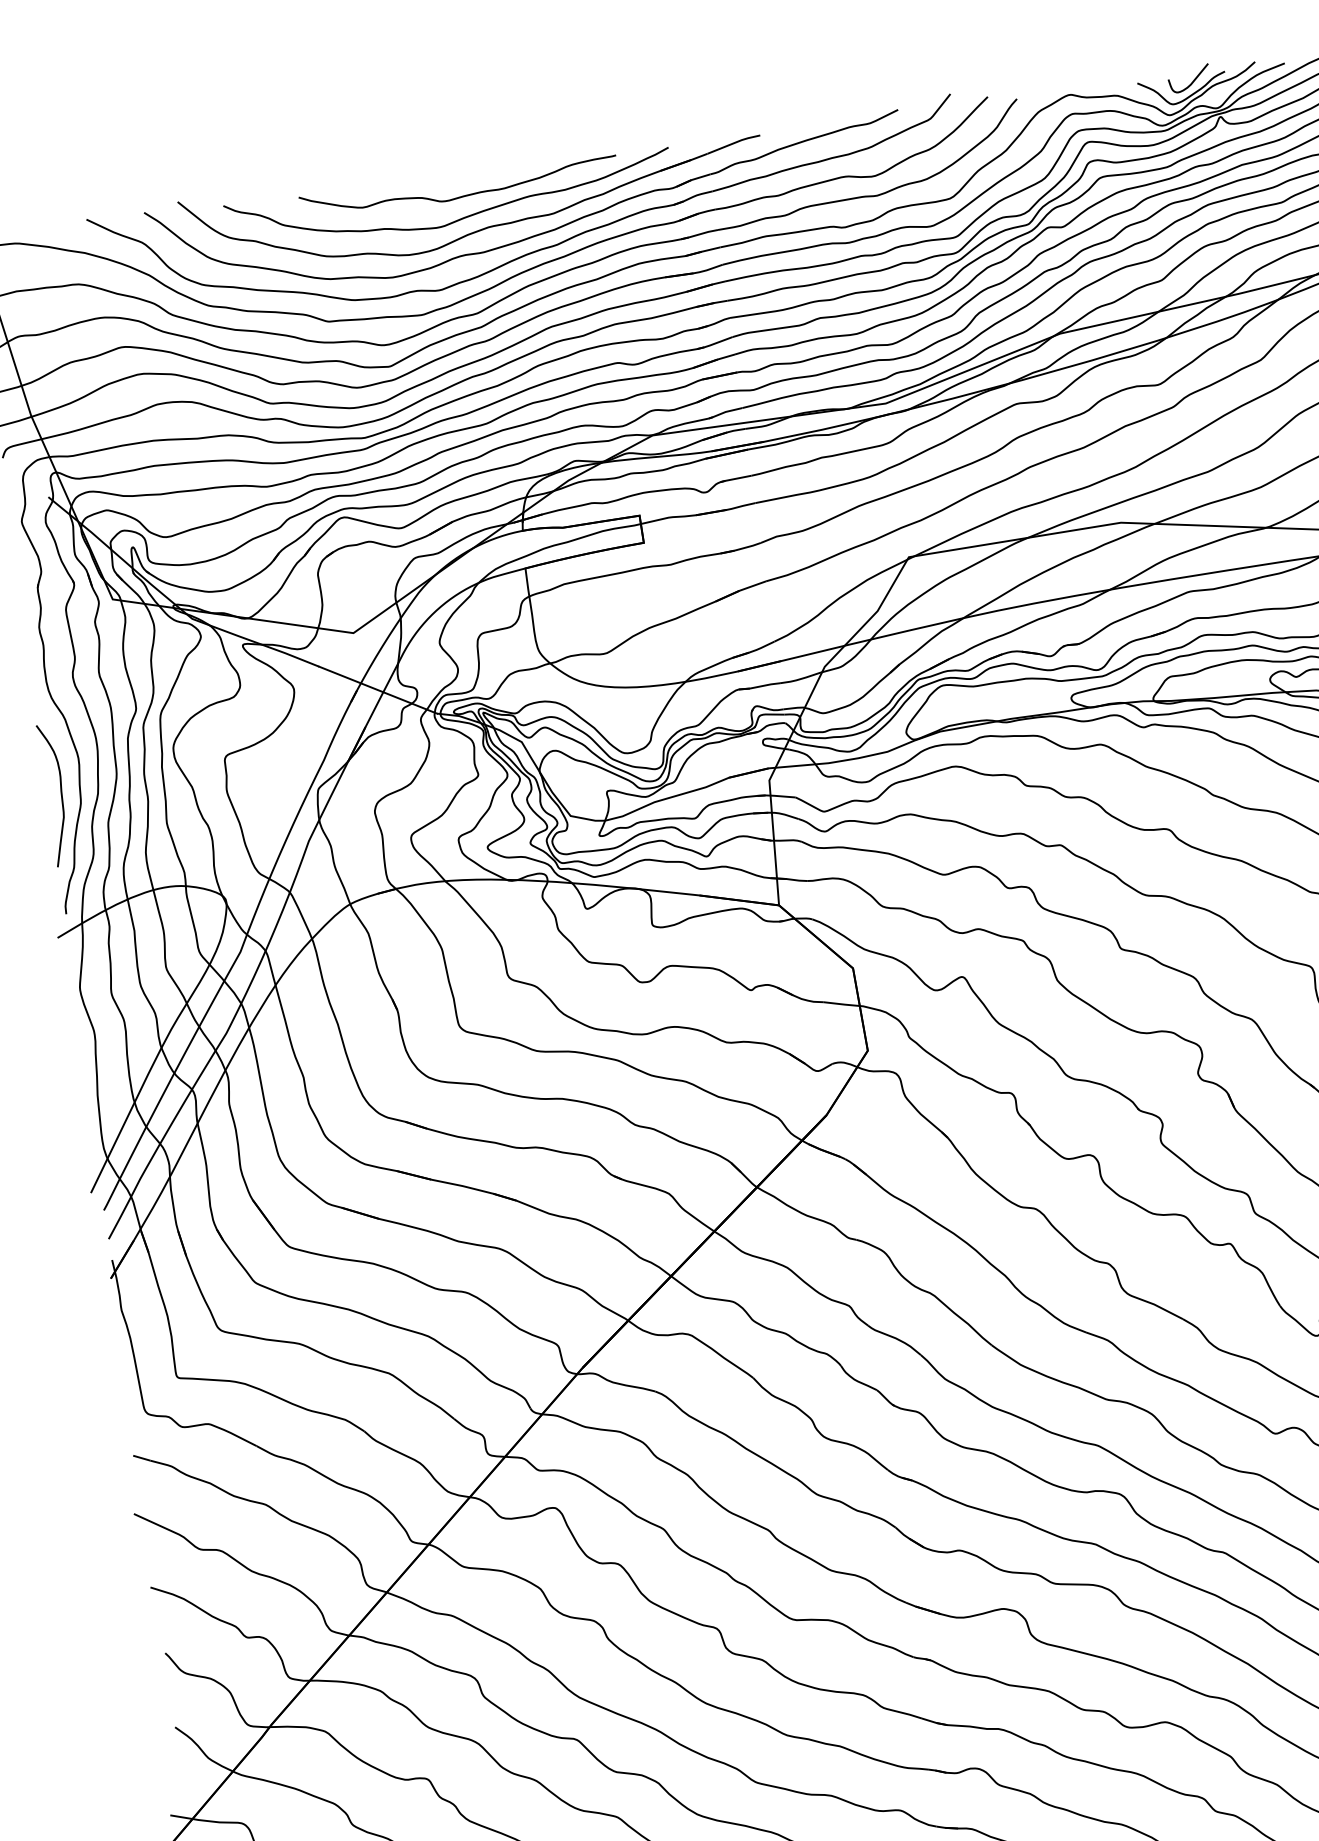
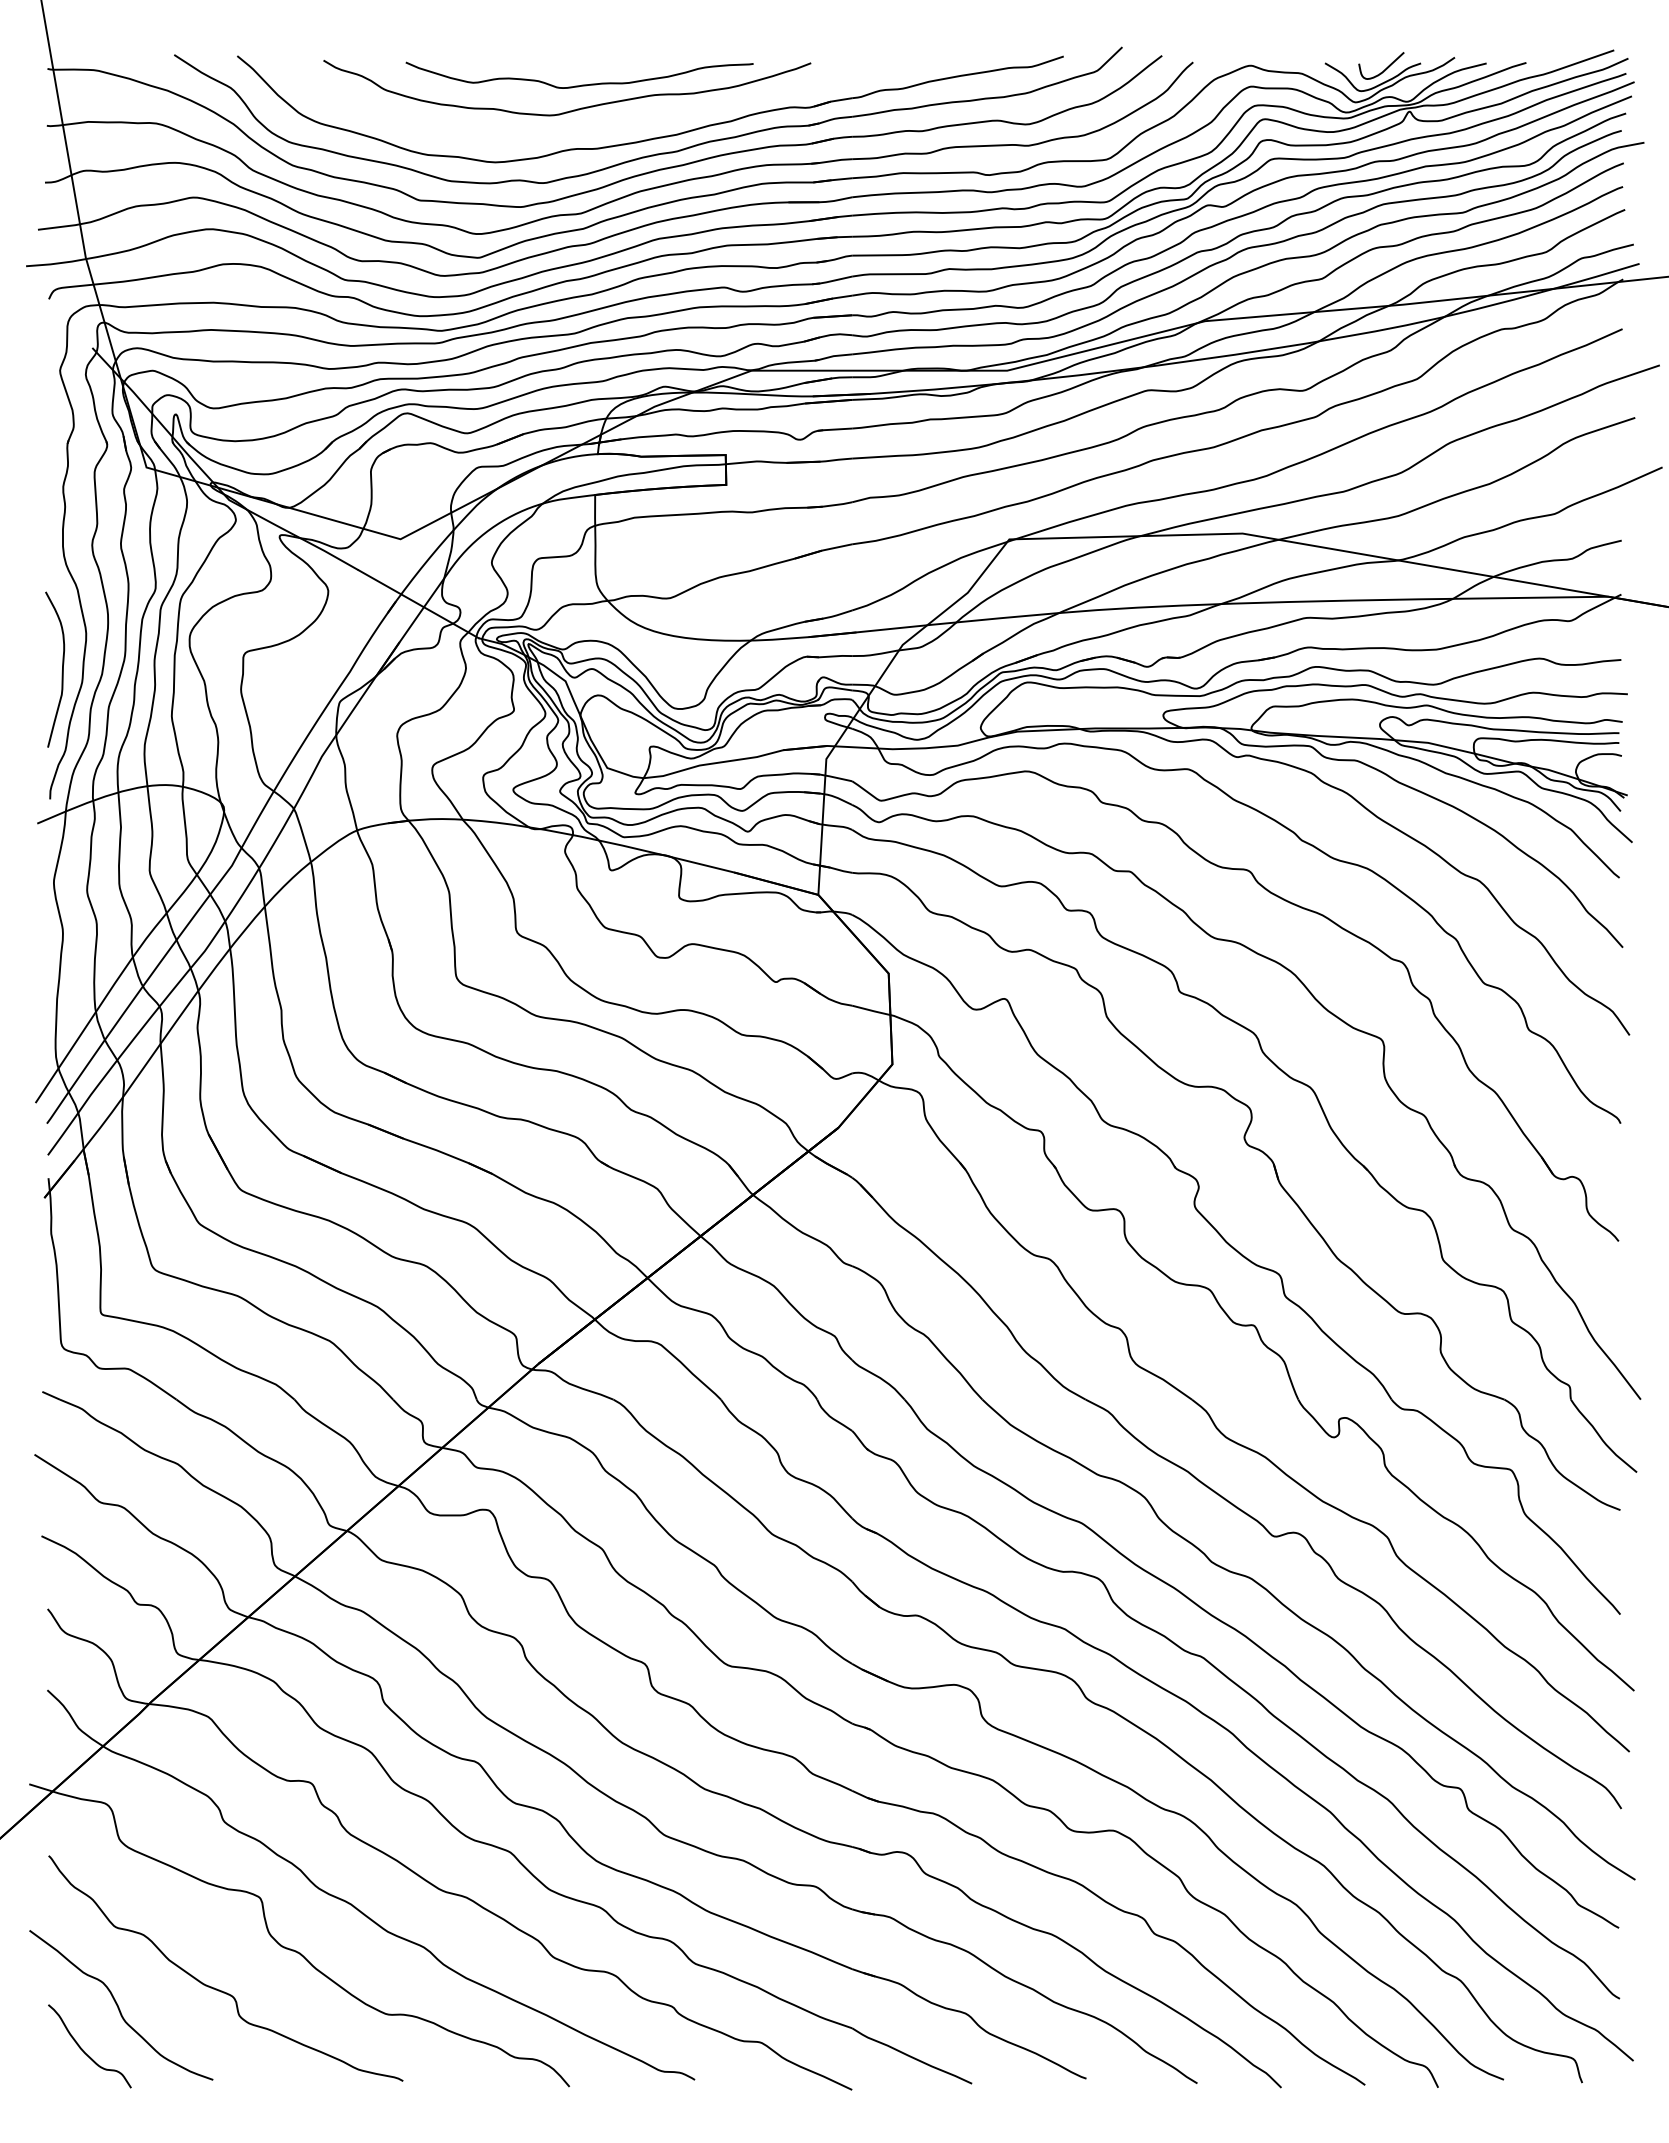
part: (483, 227) -> (600, 122), removed

